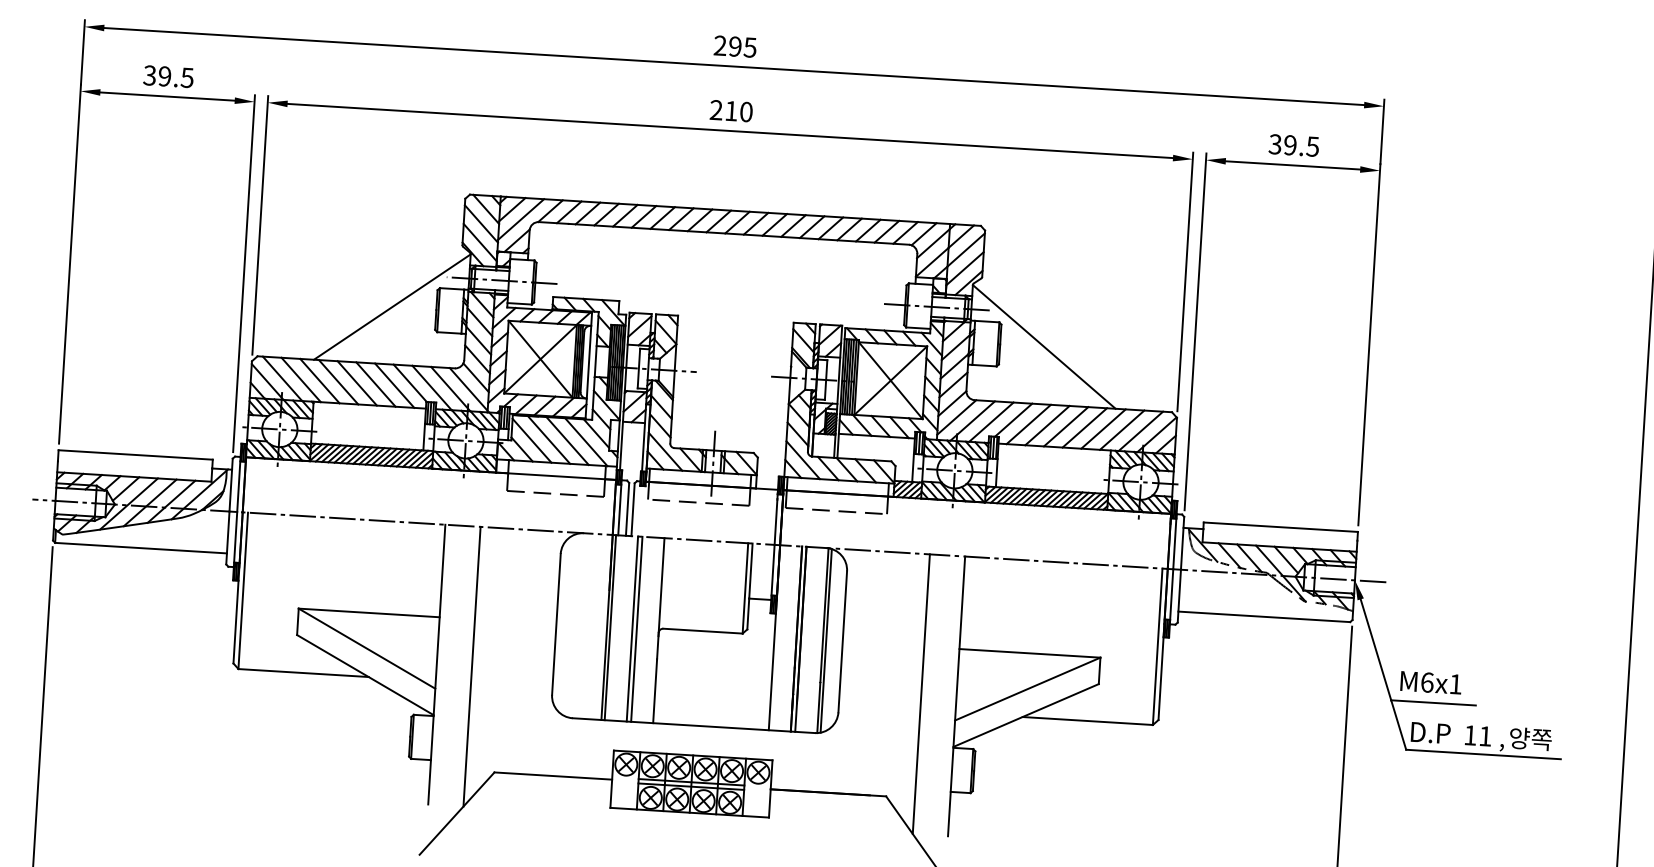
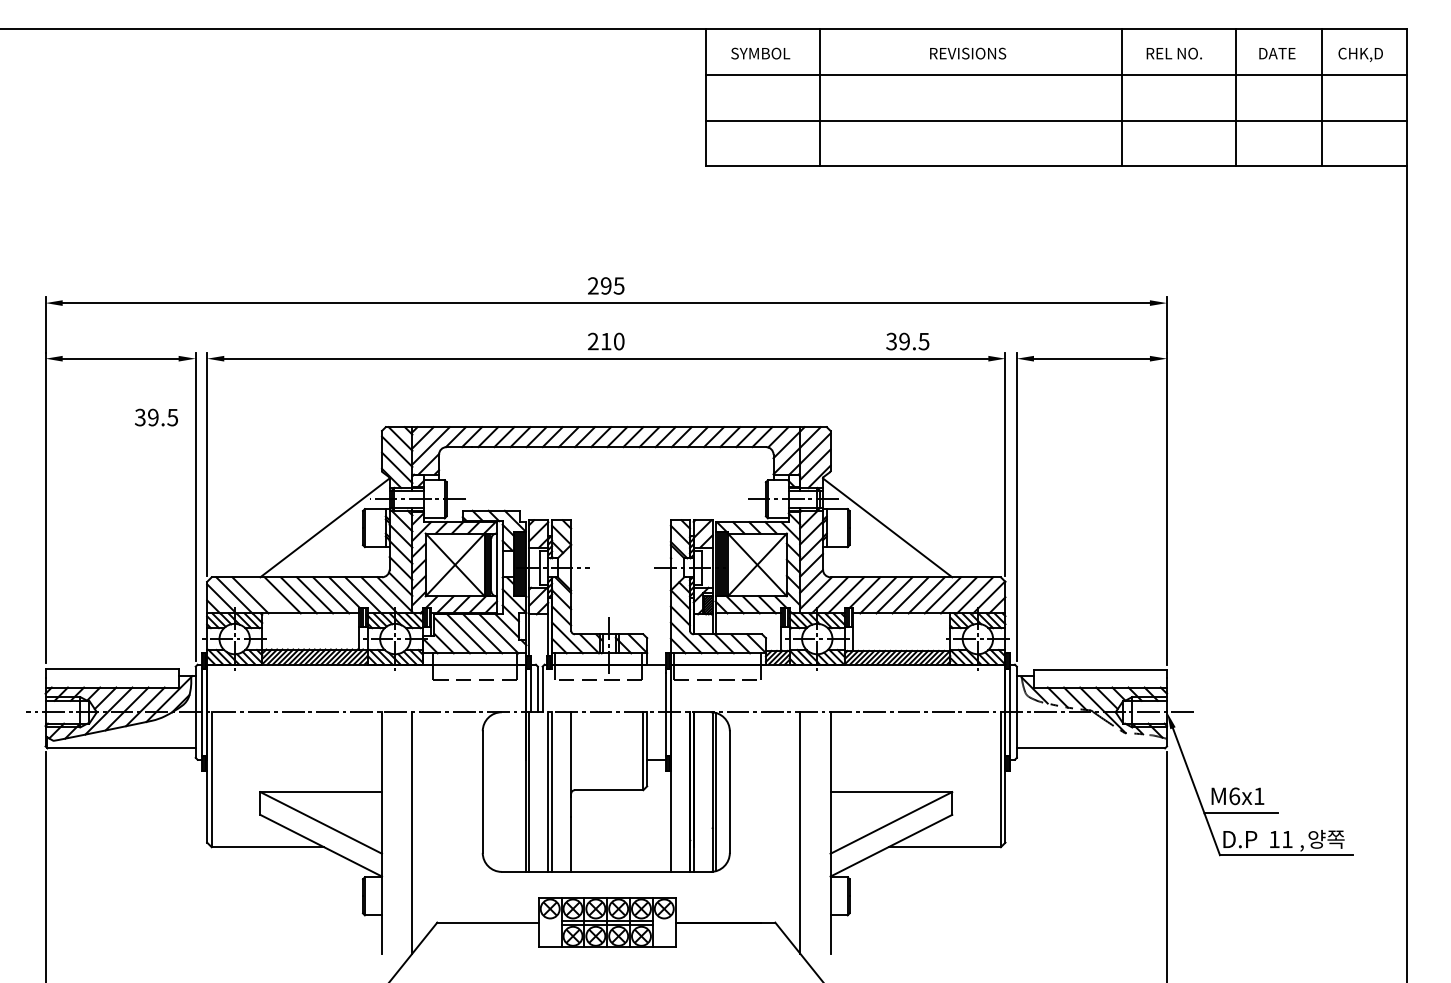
text: (168, 76) -> (156, 417), moved
text: (1293, 145) -> (907, 341), moved
line: (319, 381) -> (266, 595), removed

